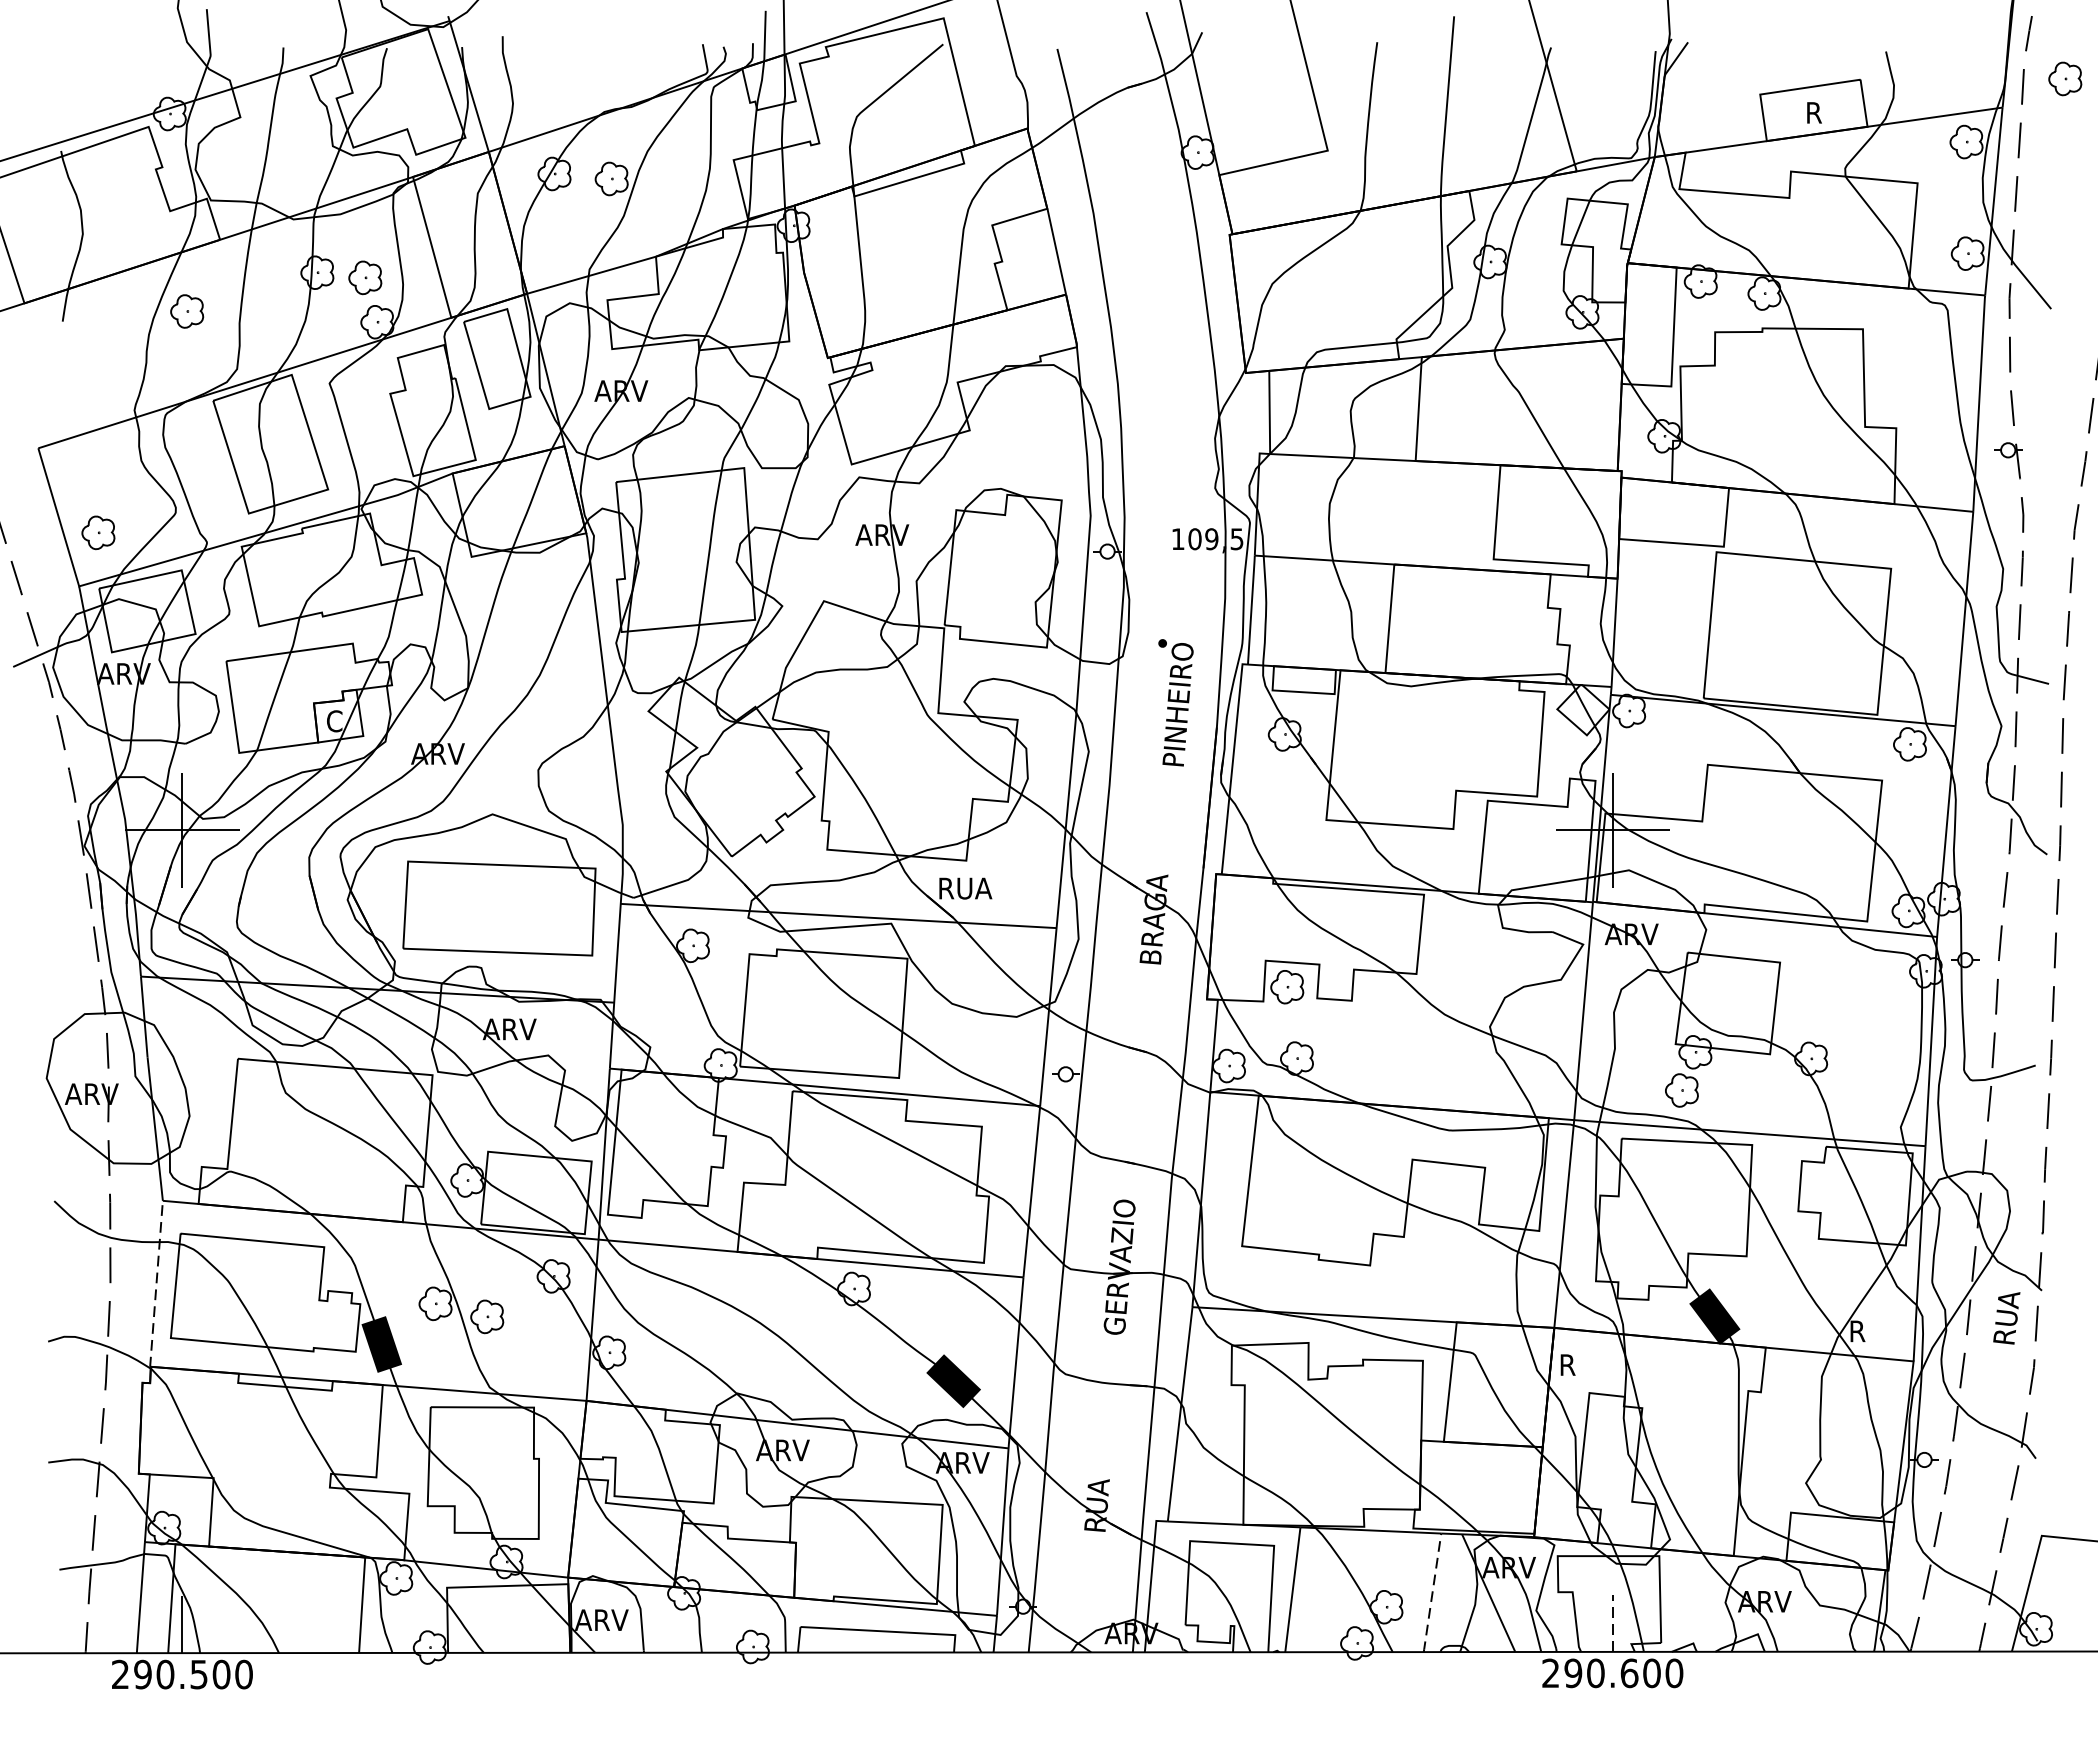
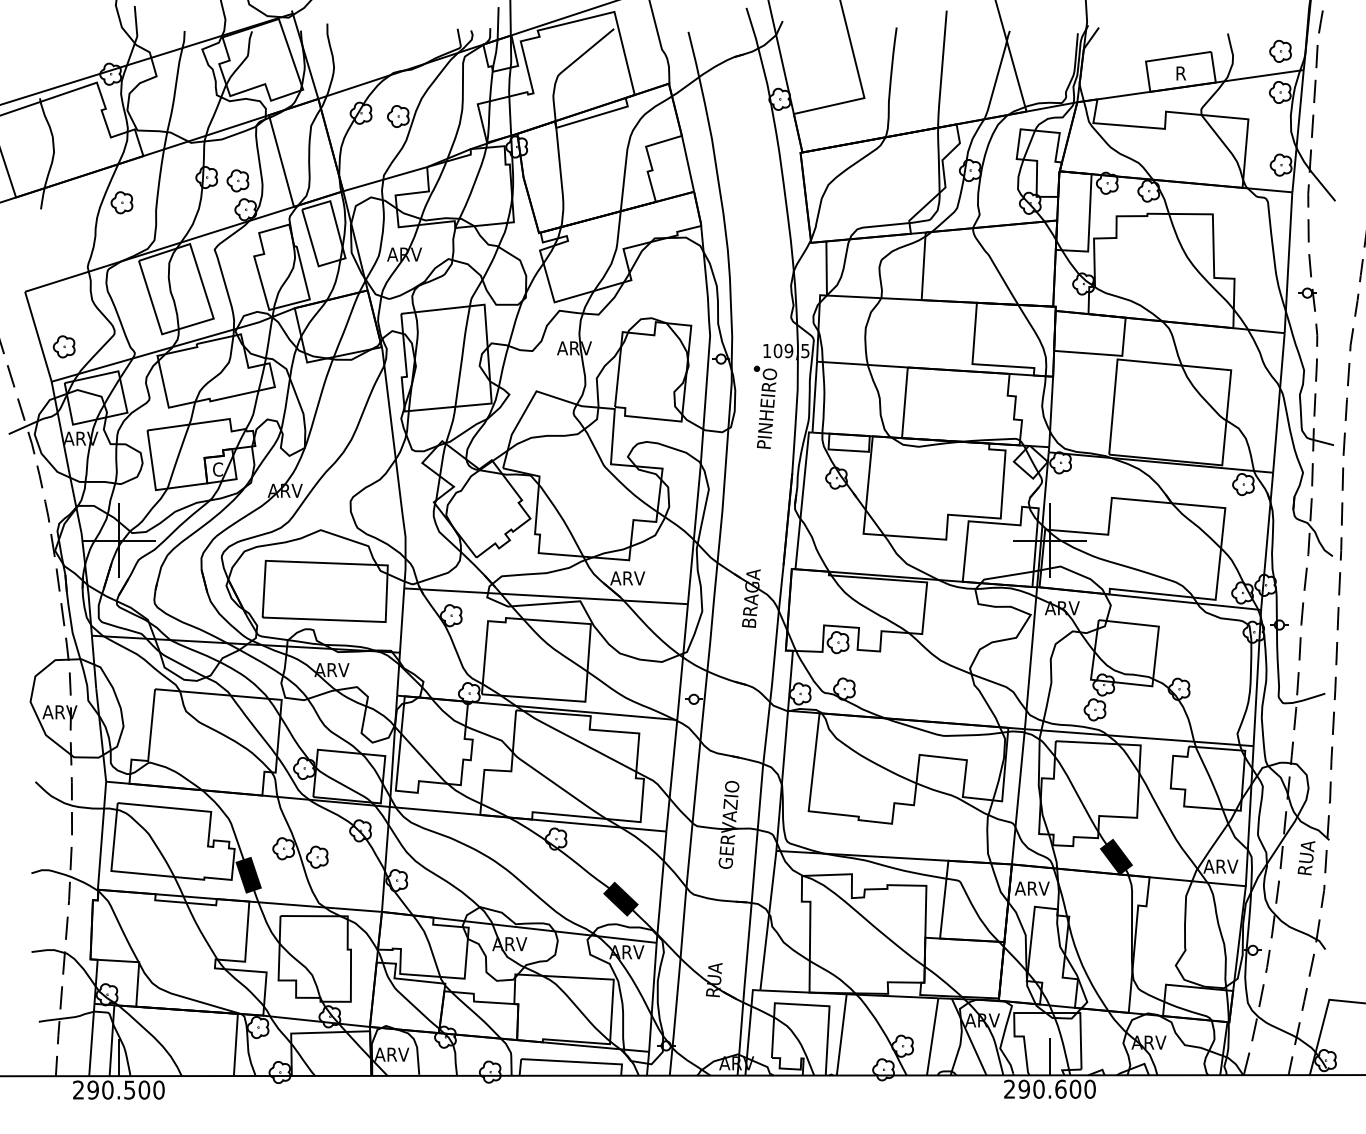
part: (2065, 77) -> (1280, 50), moved
part: (1175, 701) -> (765, 406), moved
text: (963, 888) -> (627, 578), RUA -> ARV
line: (155, 1285) -> (101, 836), dashed -> solid
text: (1874, 1331) -> (1220, 866), R -> ARV
text: (1584, 1364) -> (1031, 888), R -> ARV
line: (1432, 1593) -> (932, 1037), dashed -> solid
line: (1612, 1622) -> (1049, 1056), dashed -> solid

